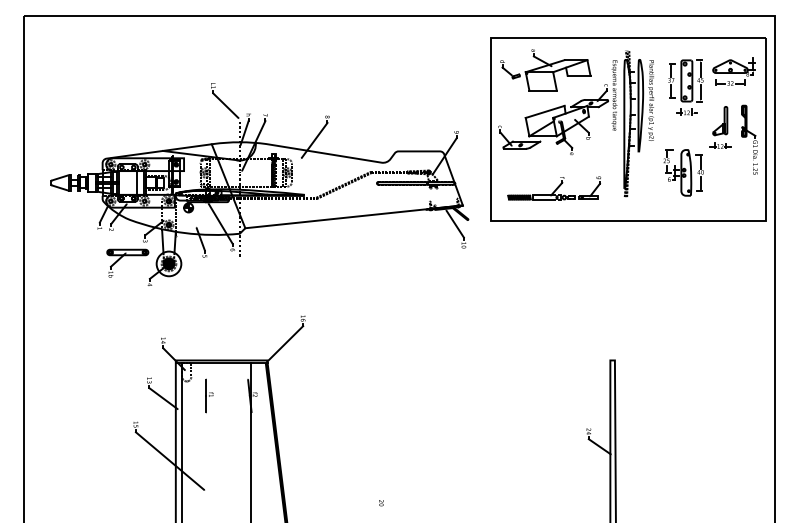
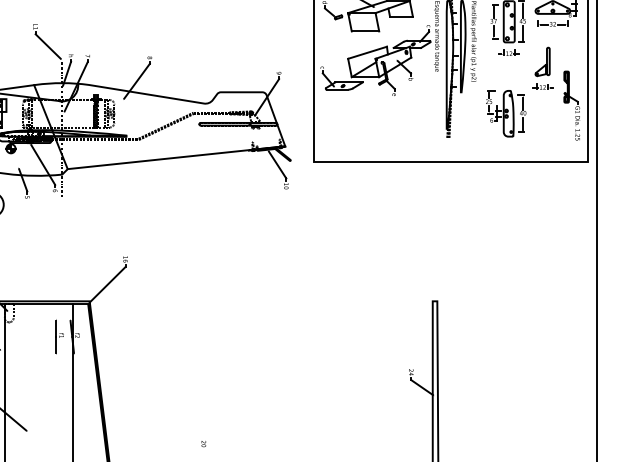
part: (749, 139) -> (571, 105), moved
part: (554, 188) -> (376, 129), removed
part: (209, 395) -> (59, 336), moved

